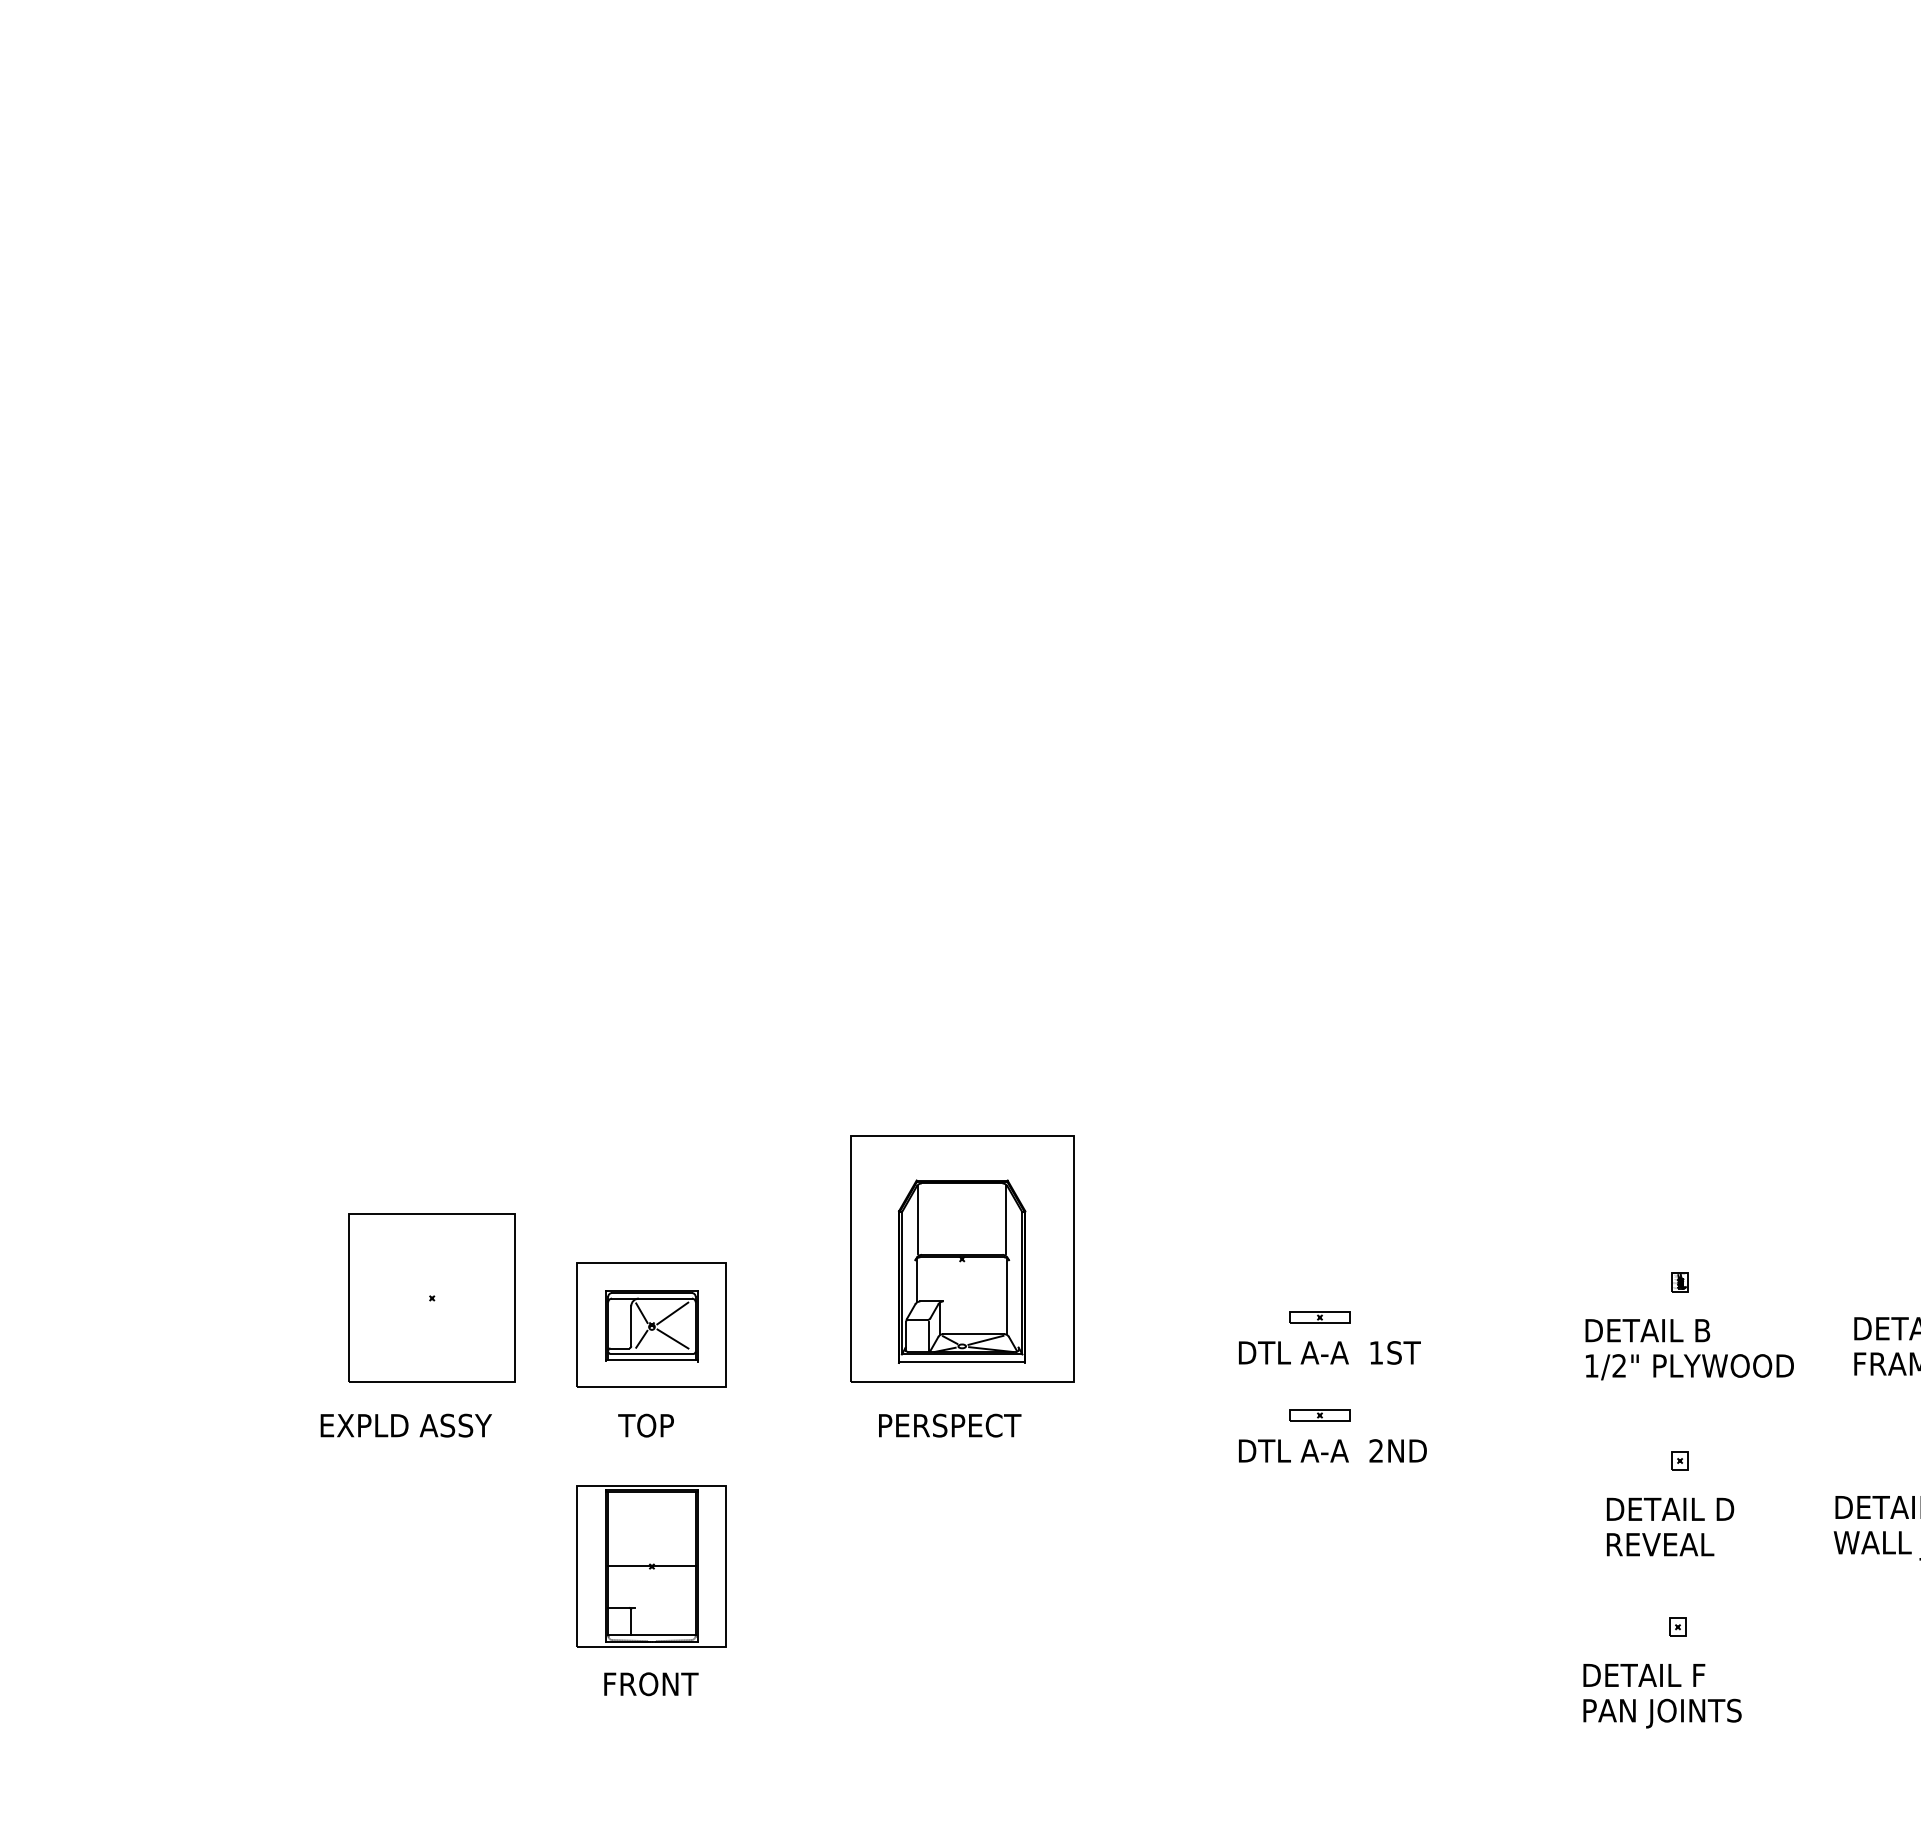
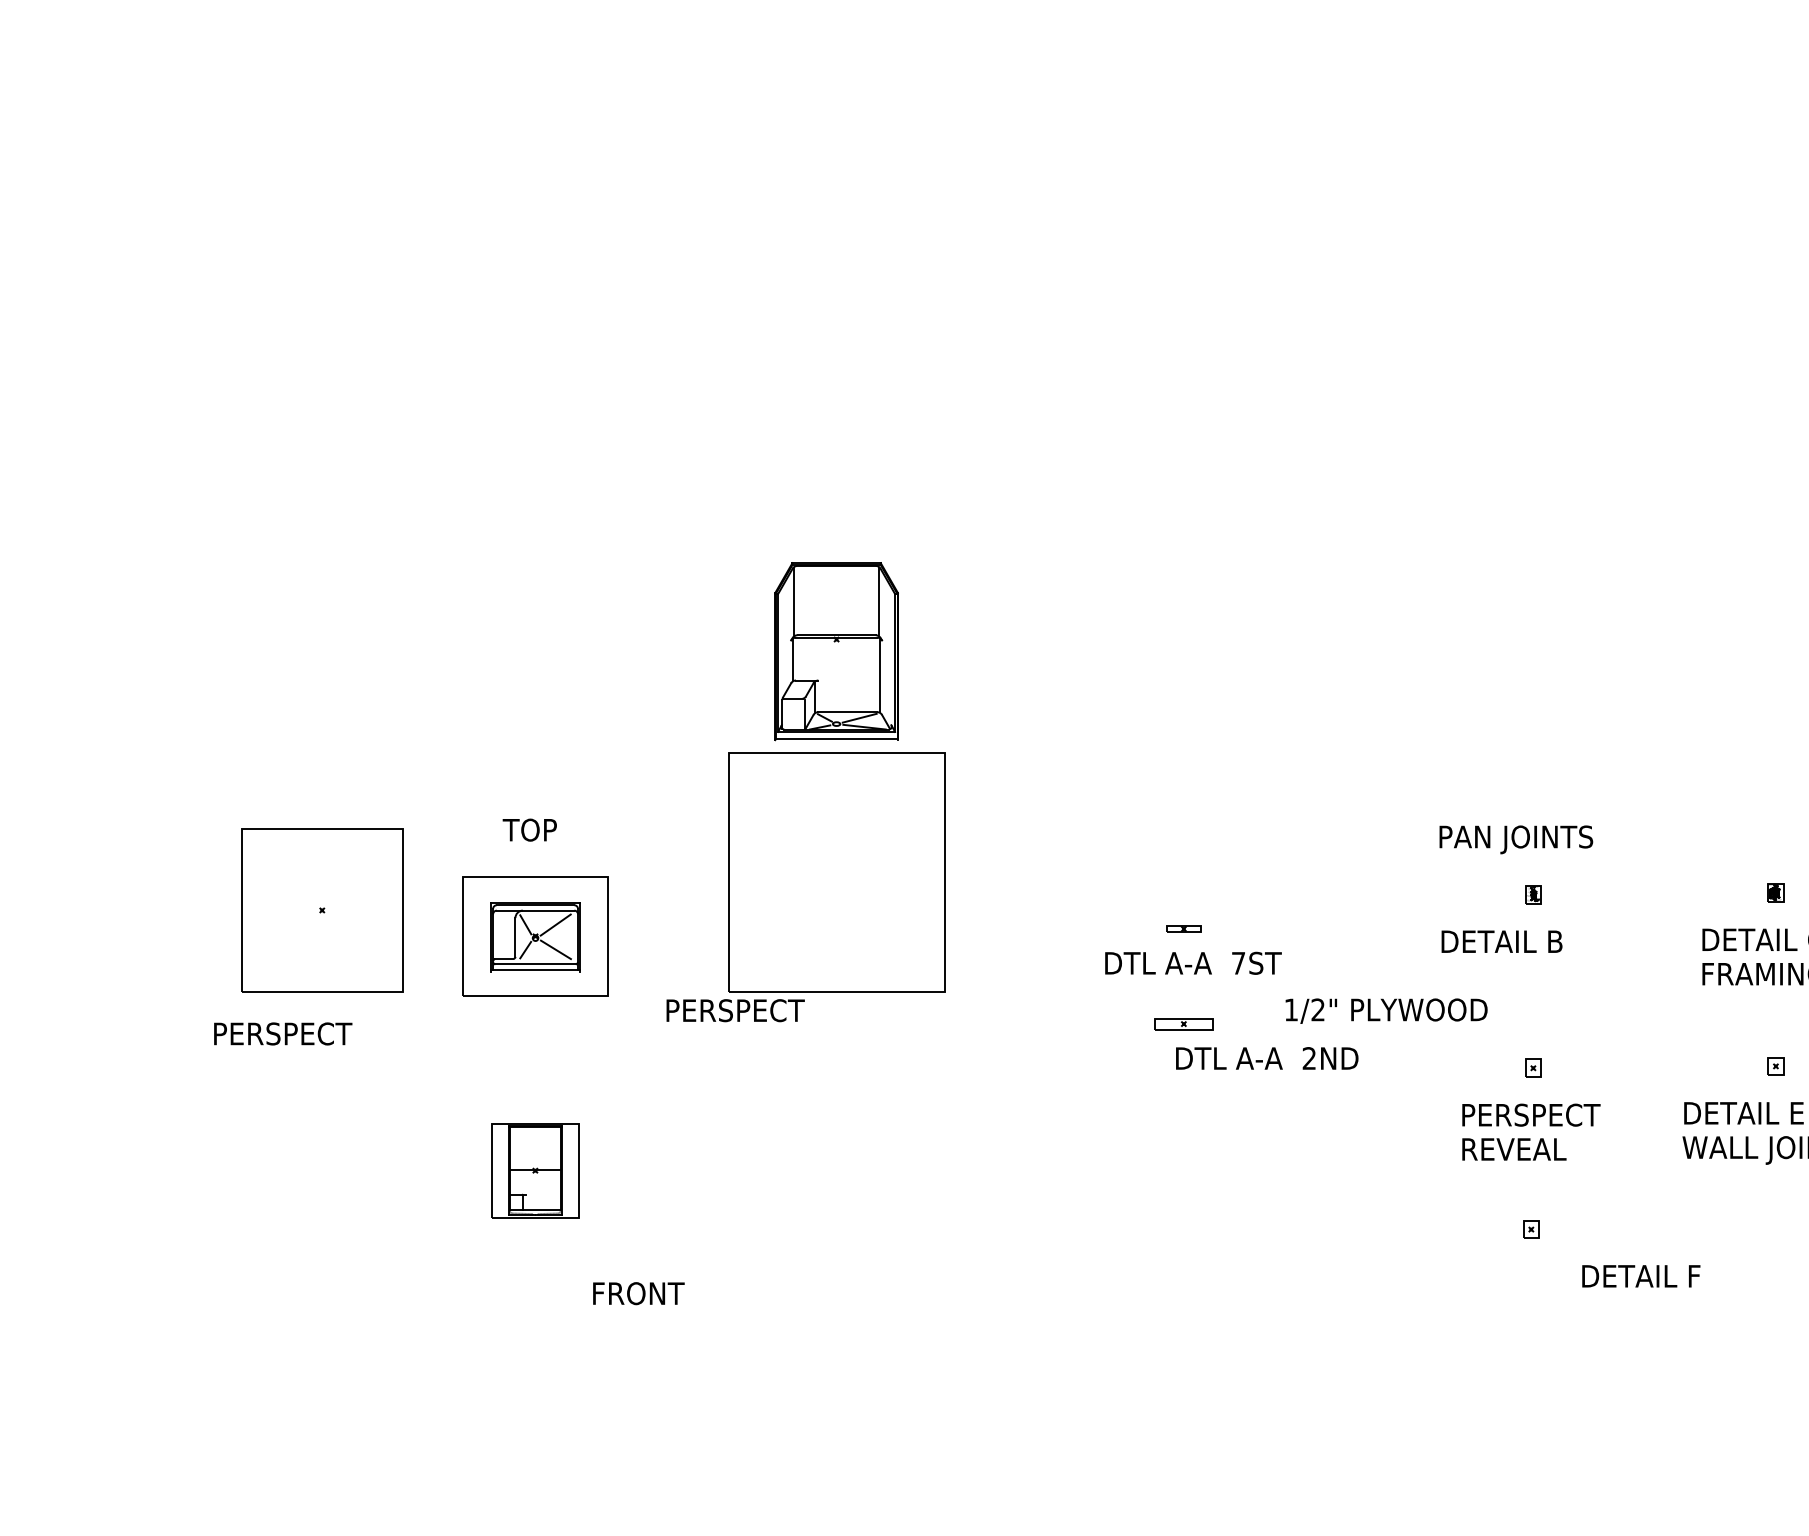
part: (962, 1271) -> (836, 651), moved
part: (1319, 1317) -> (1183, 928), size x0.6
text: (1375, 1352) -> (1237, 962), 1ST -> 7ST
text: (1689, 1367) -> (1386, 1011), moved
text: (407, 1425) -> (298, 1033), EXPLD ASSY -> PERSPECT
text: (645, 1425) -> (529, 829), moved
text: (950, 1425) -> (736, 1010), moved
text: (1332, 1450) -> (1266, 1058), moved
text: (1679, 1509) -> (1532, 1115), DETAIL D -> PERSPECT
part: (651, 1566) -> (535, 1170), size x0.6
text: (1644, 1675) -> (1641, 1276), moved
text: (651, 1684) -> (638, 1293), moved
text: (1662, 1713) -> (1516, 839), moved

